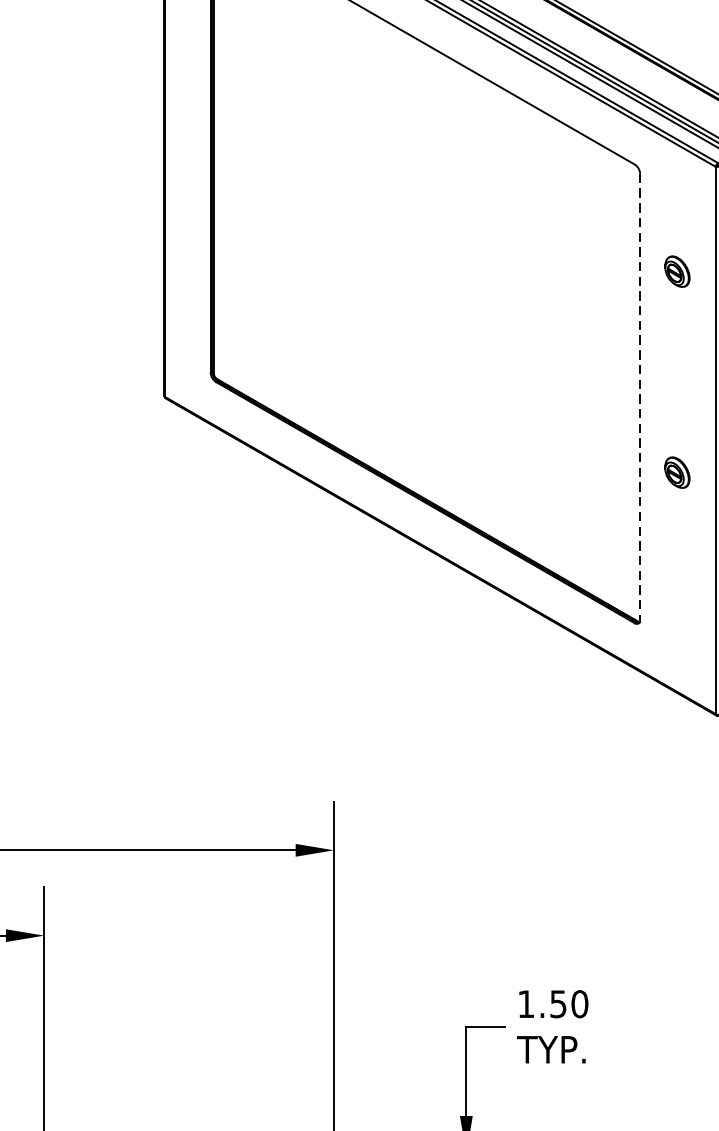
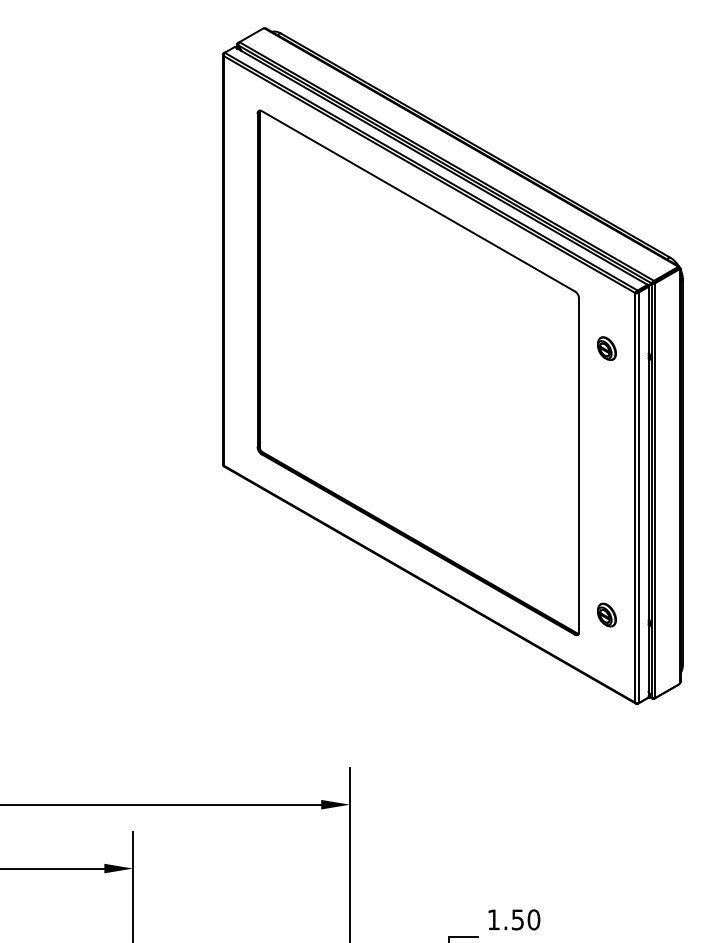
part: (676, 271) -> (606, 348), moved
line: (640, 397) -> (579, 465), dashed -> solid
part: (676, 471) -> (606, 614), moved

